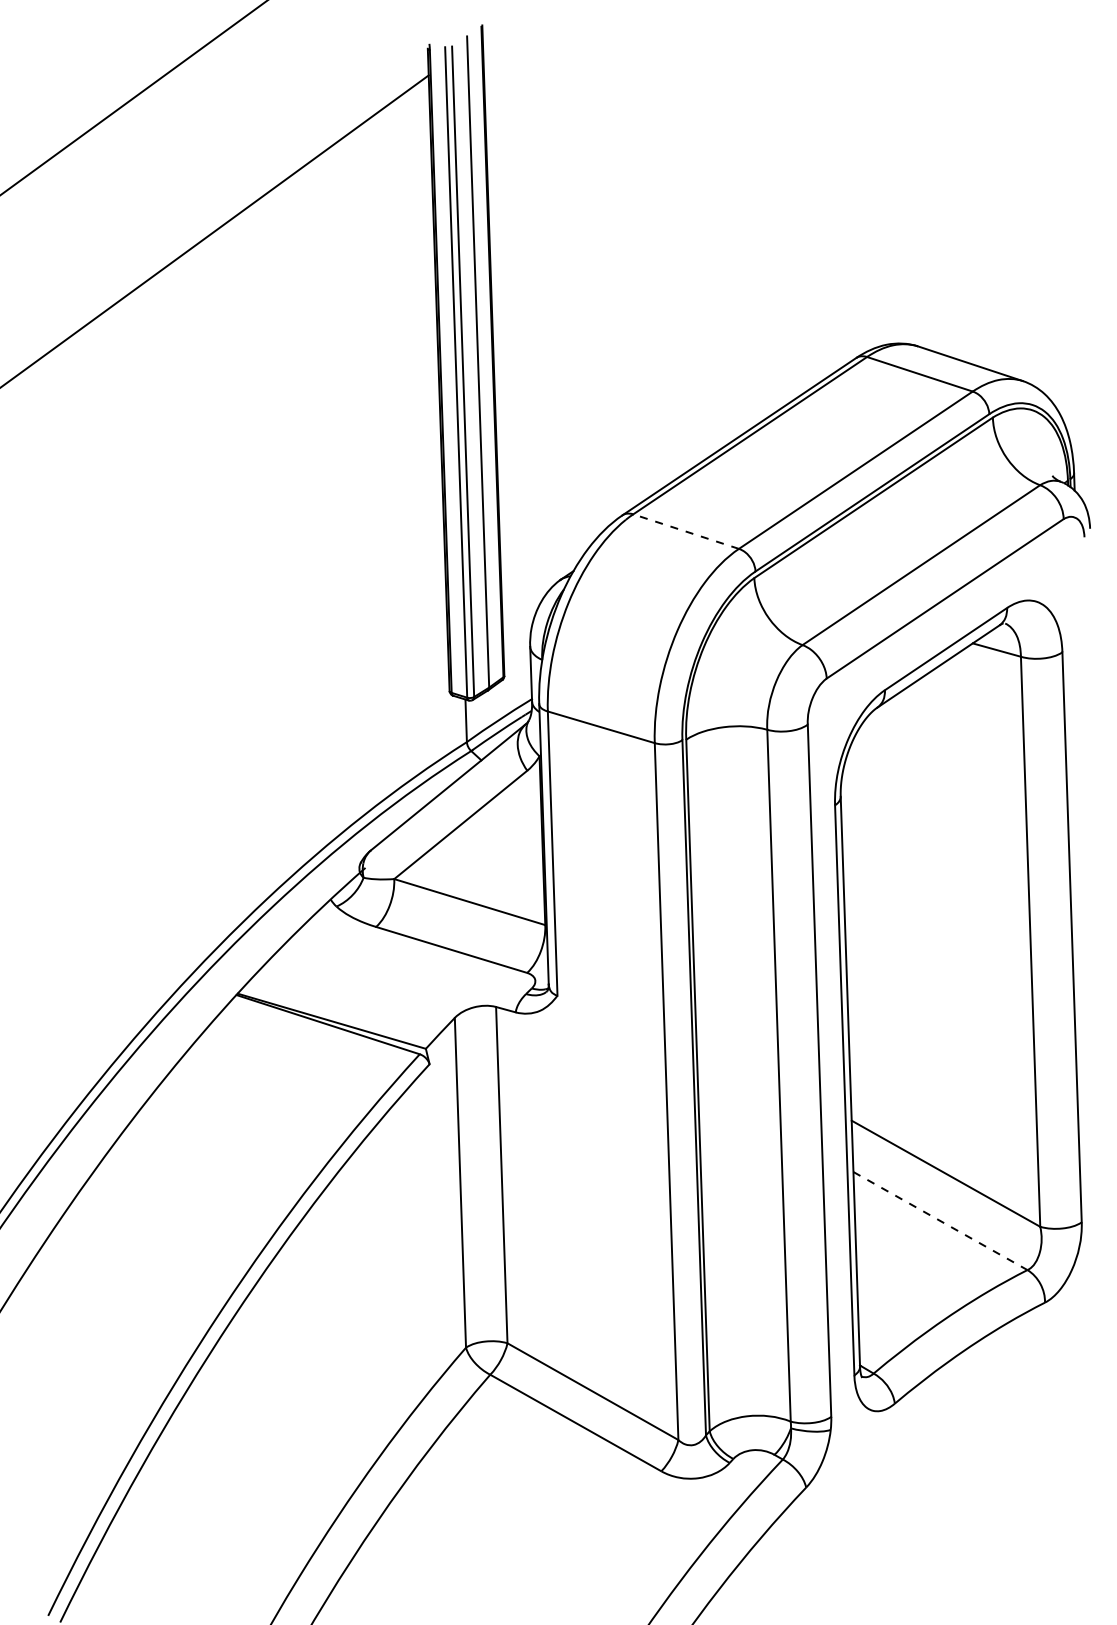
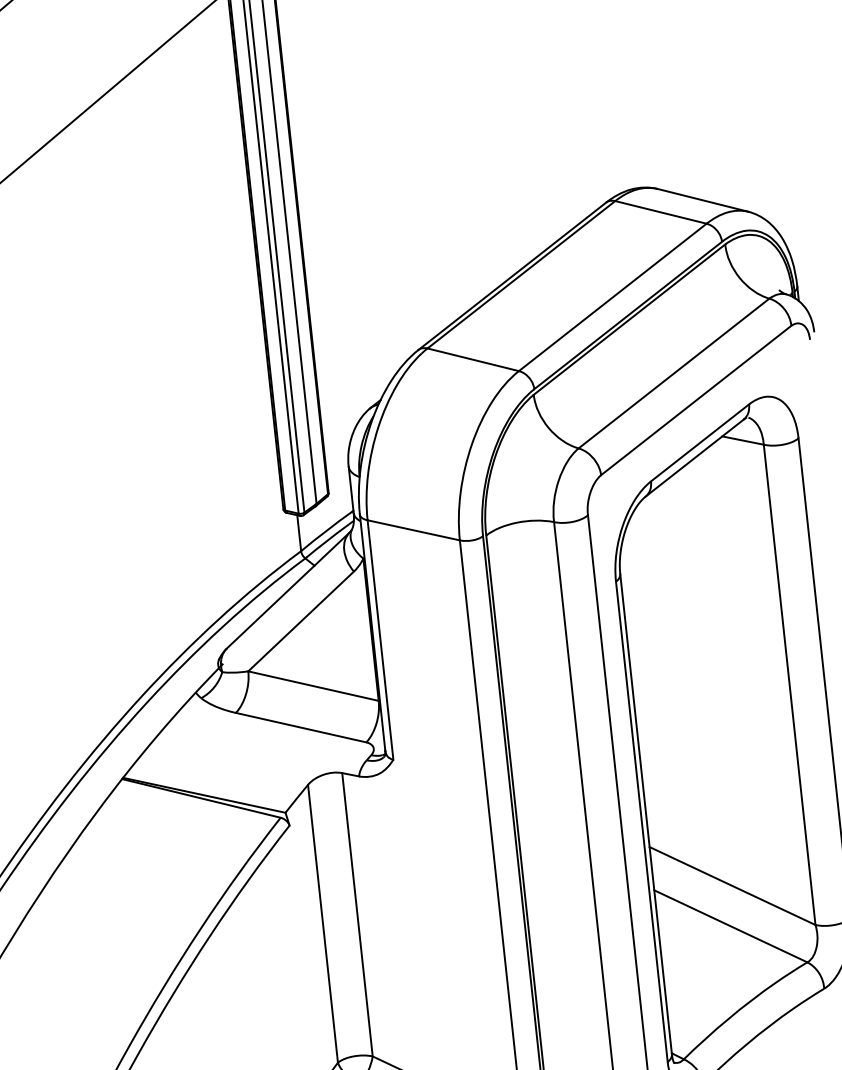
line: (686, 531) -> (473, 359), dashed -> solid
line: (940, 1221) -> (730, 926), dashed -> solid

